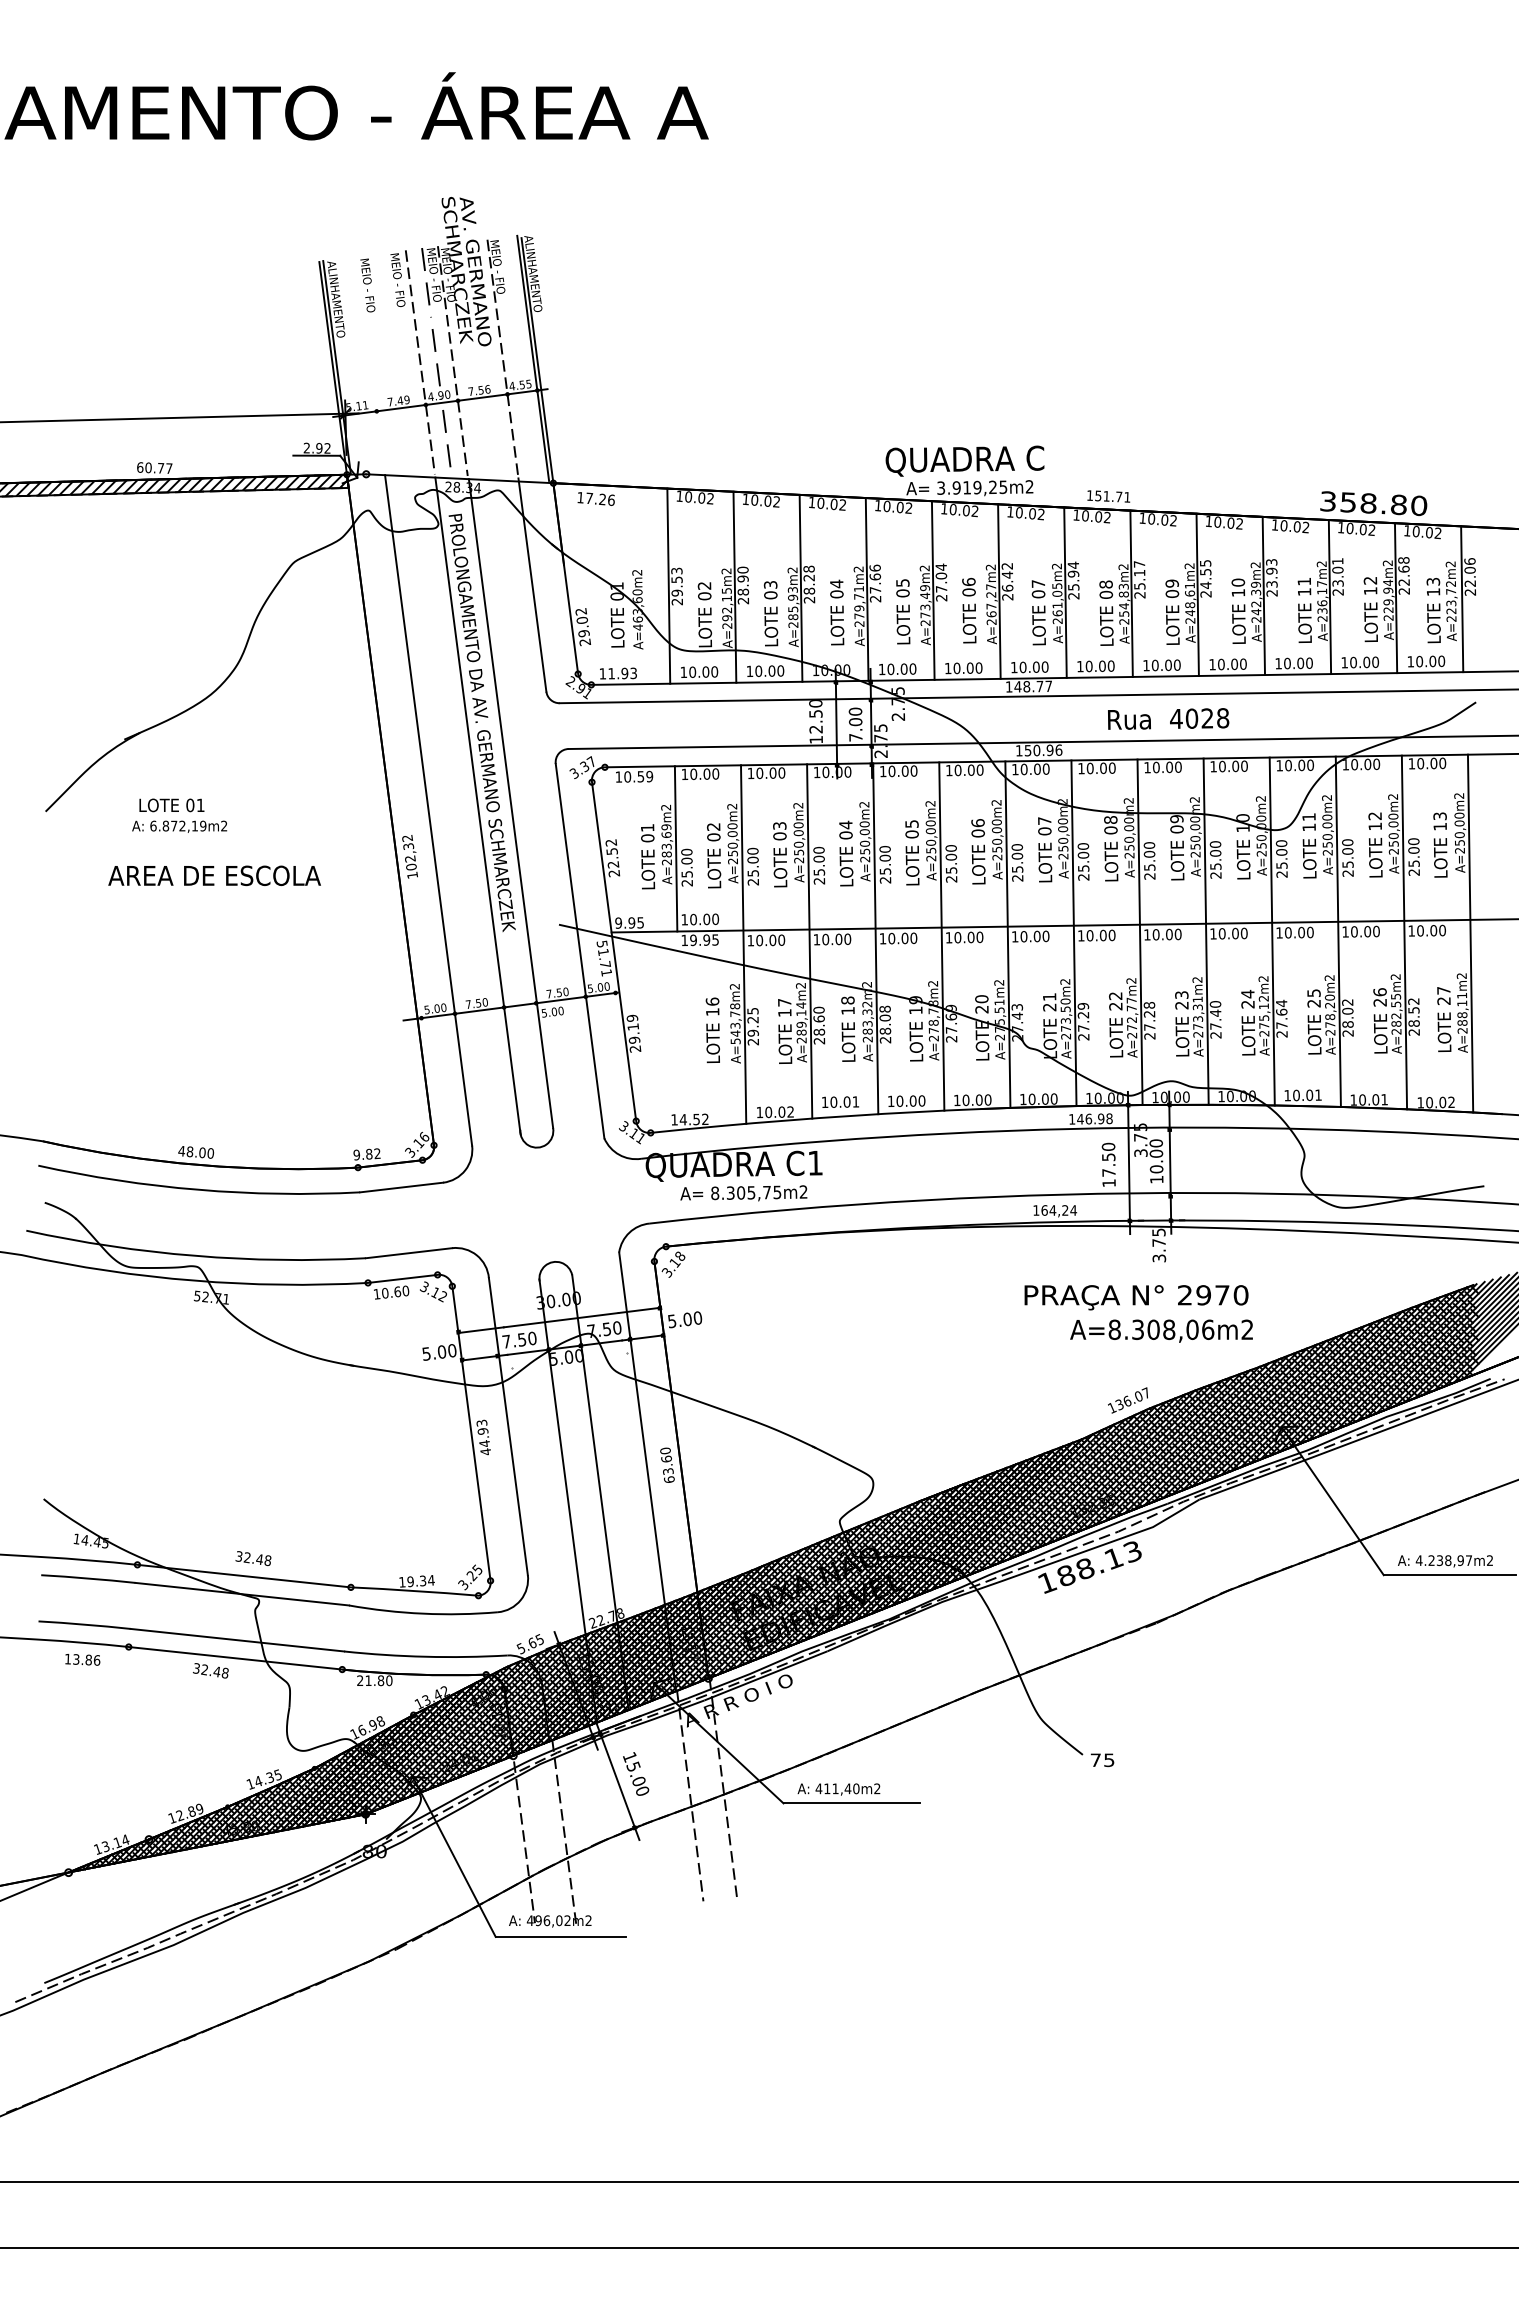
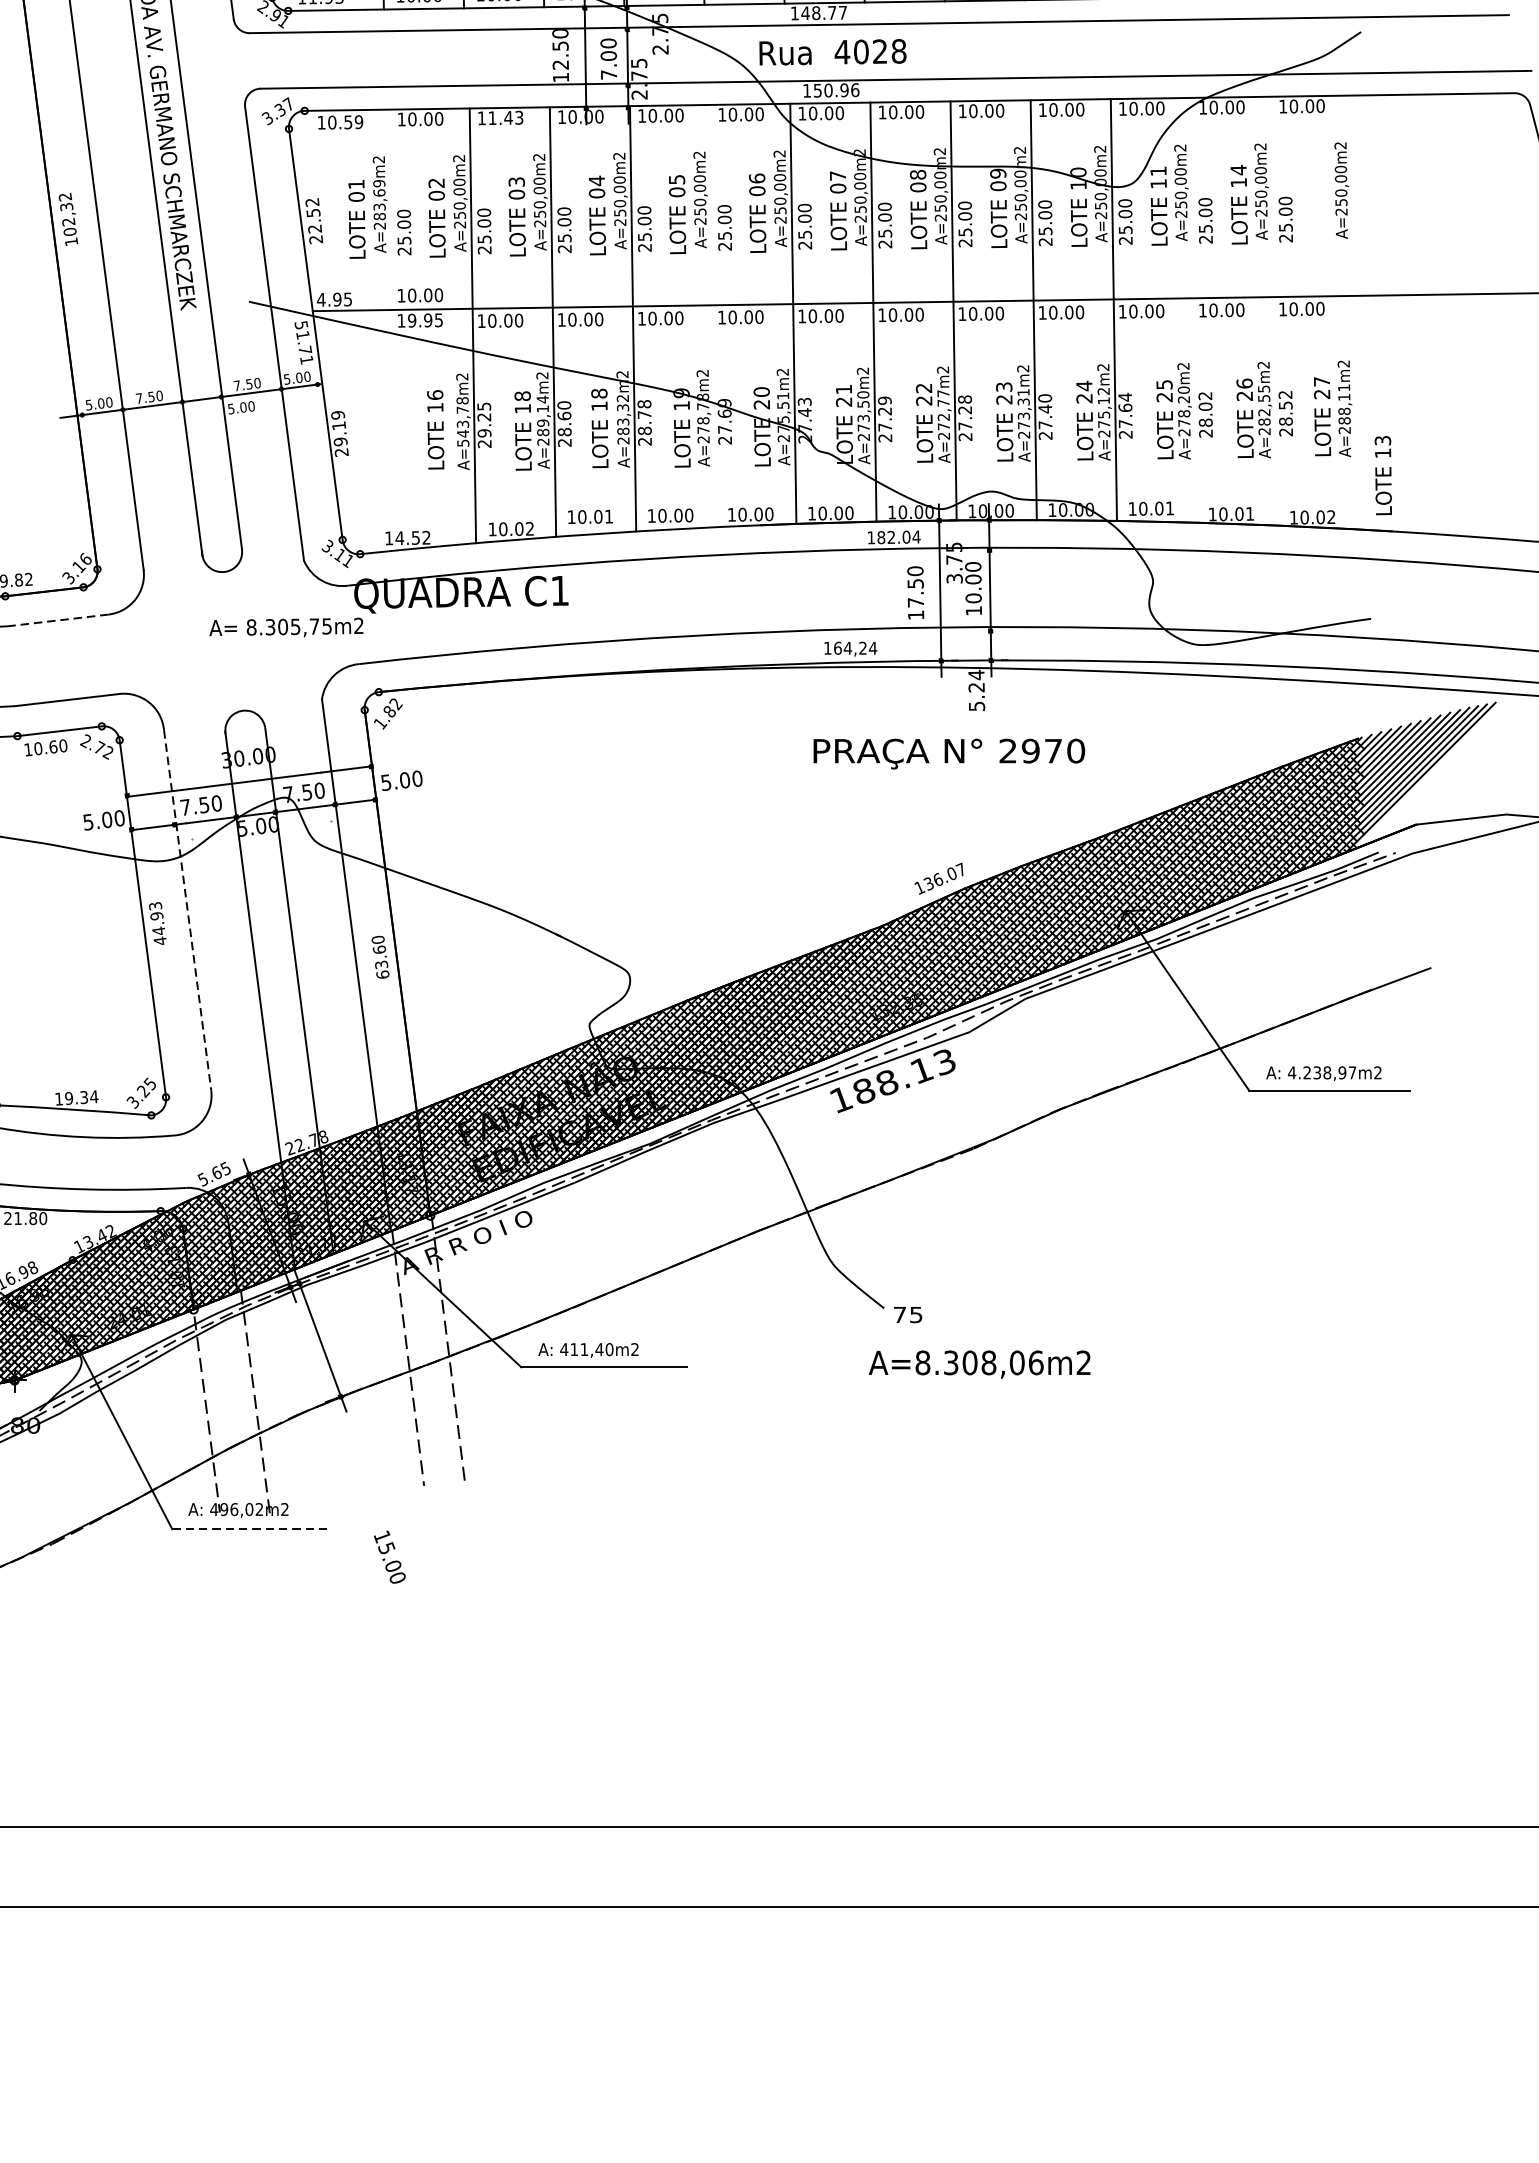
text: (1168, 718) -> (832, 51), moved
text: (770, 773) -> (505, 118), 10.00 -> 11.43
text: (1374, 815) -> (1237, 169), 12 -> 14
text: (1440, 844) -> (1383, 474), moved
line: (675, 848) -> (390, 209), removed
text: (618, 922) -> (321, 299), 9.95 -> 4.95
line: (1337, 931) -> (1193, 309), removed
line: (1404, 932) -> (1274, 311), removed
line: (1470, 933) -> (1354, 312), removed
line: (941, 936) -> (712, 316), removed
text: (784, 1002) -> (522, 396), 17 -> 18
text: (884, 1017) -> (643, 414), 28.08 -> 28.78
text: (1094, 1118) -> (898, 536), 146.98 -> 182.04
line: (401, 1187) -> (58, 620), solid -> dashed
text: (743, 1193) -> (286, 627), moved
text: (1158, 1245) -> (975, 690), 3.75 -> 5.24
text: (673, 1264) -> (387, 713), 3.18 -> 1.82
text: (429, 1290) -> (91, 745), 3.12 -> 2.72
text: (1161, 1330) -> (979, 1363), moved
line: (508, 1426) -> (187, 910), solid -> dashed
text: (636, 1773) -> (390, 1556), moved
line: (561, 1936) -> (252, 1528), solid -> dashed

